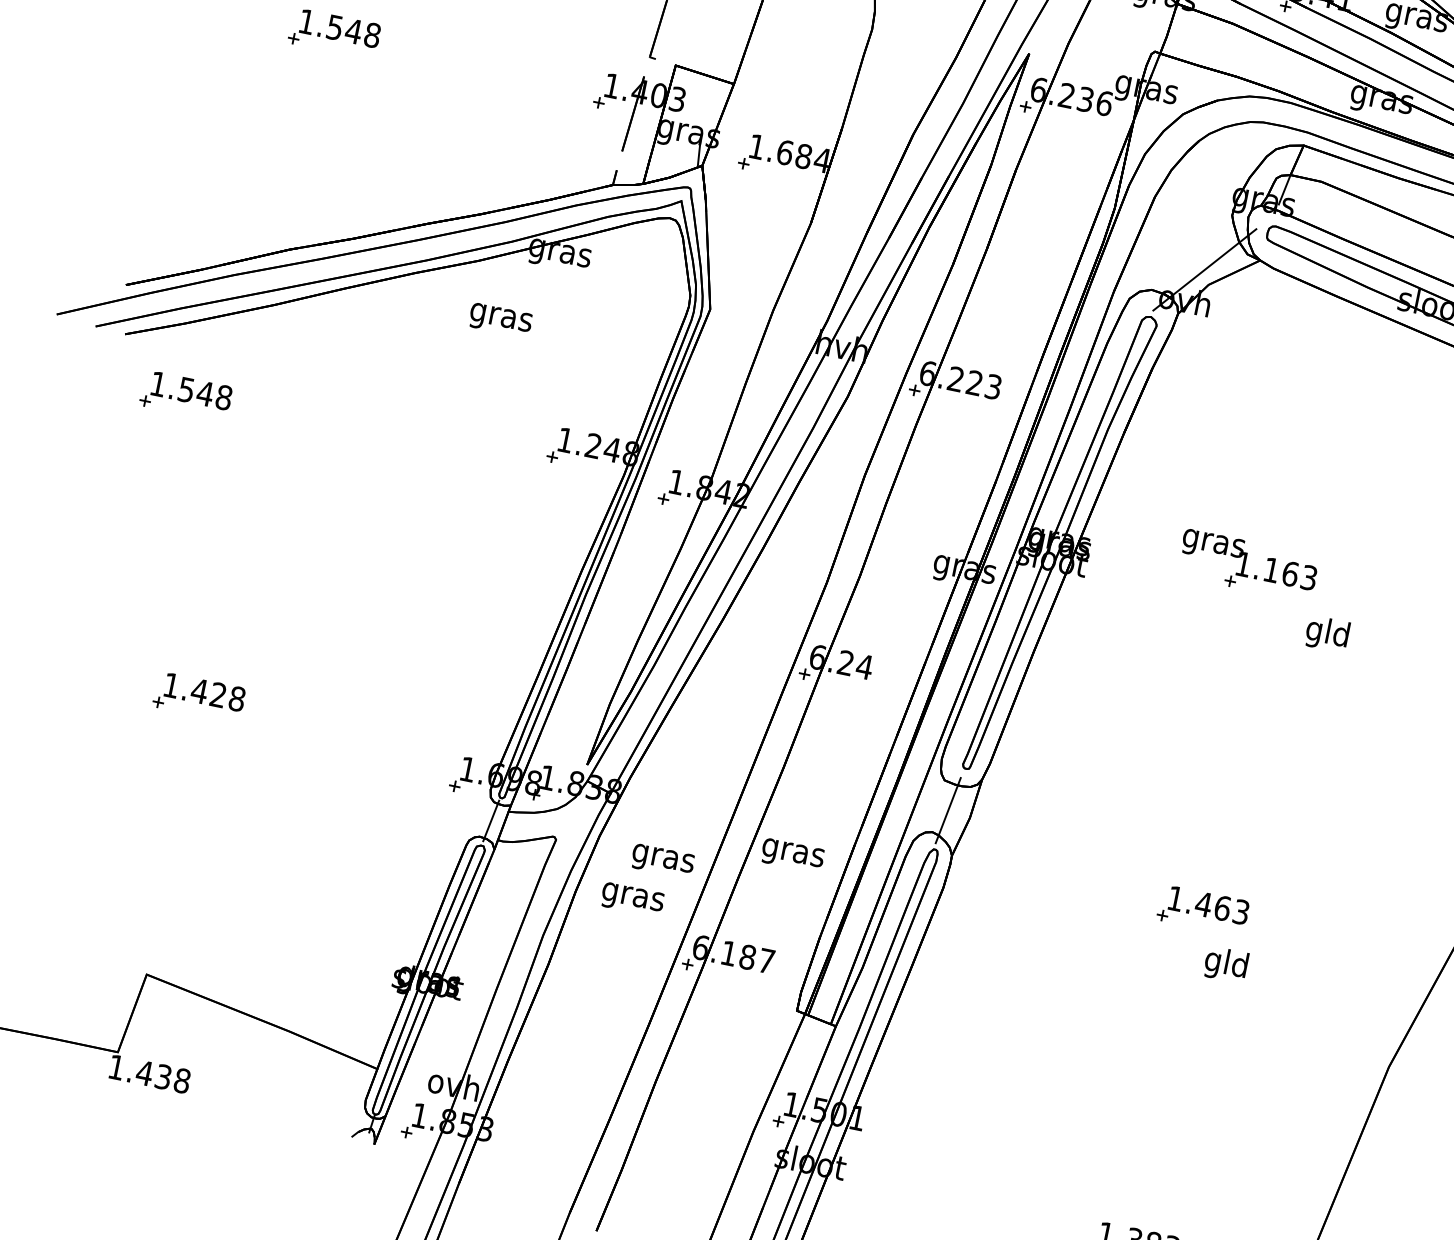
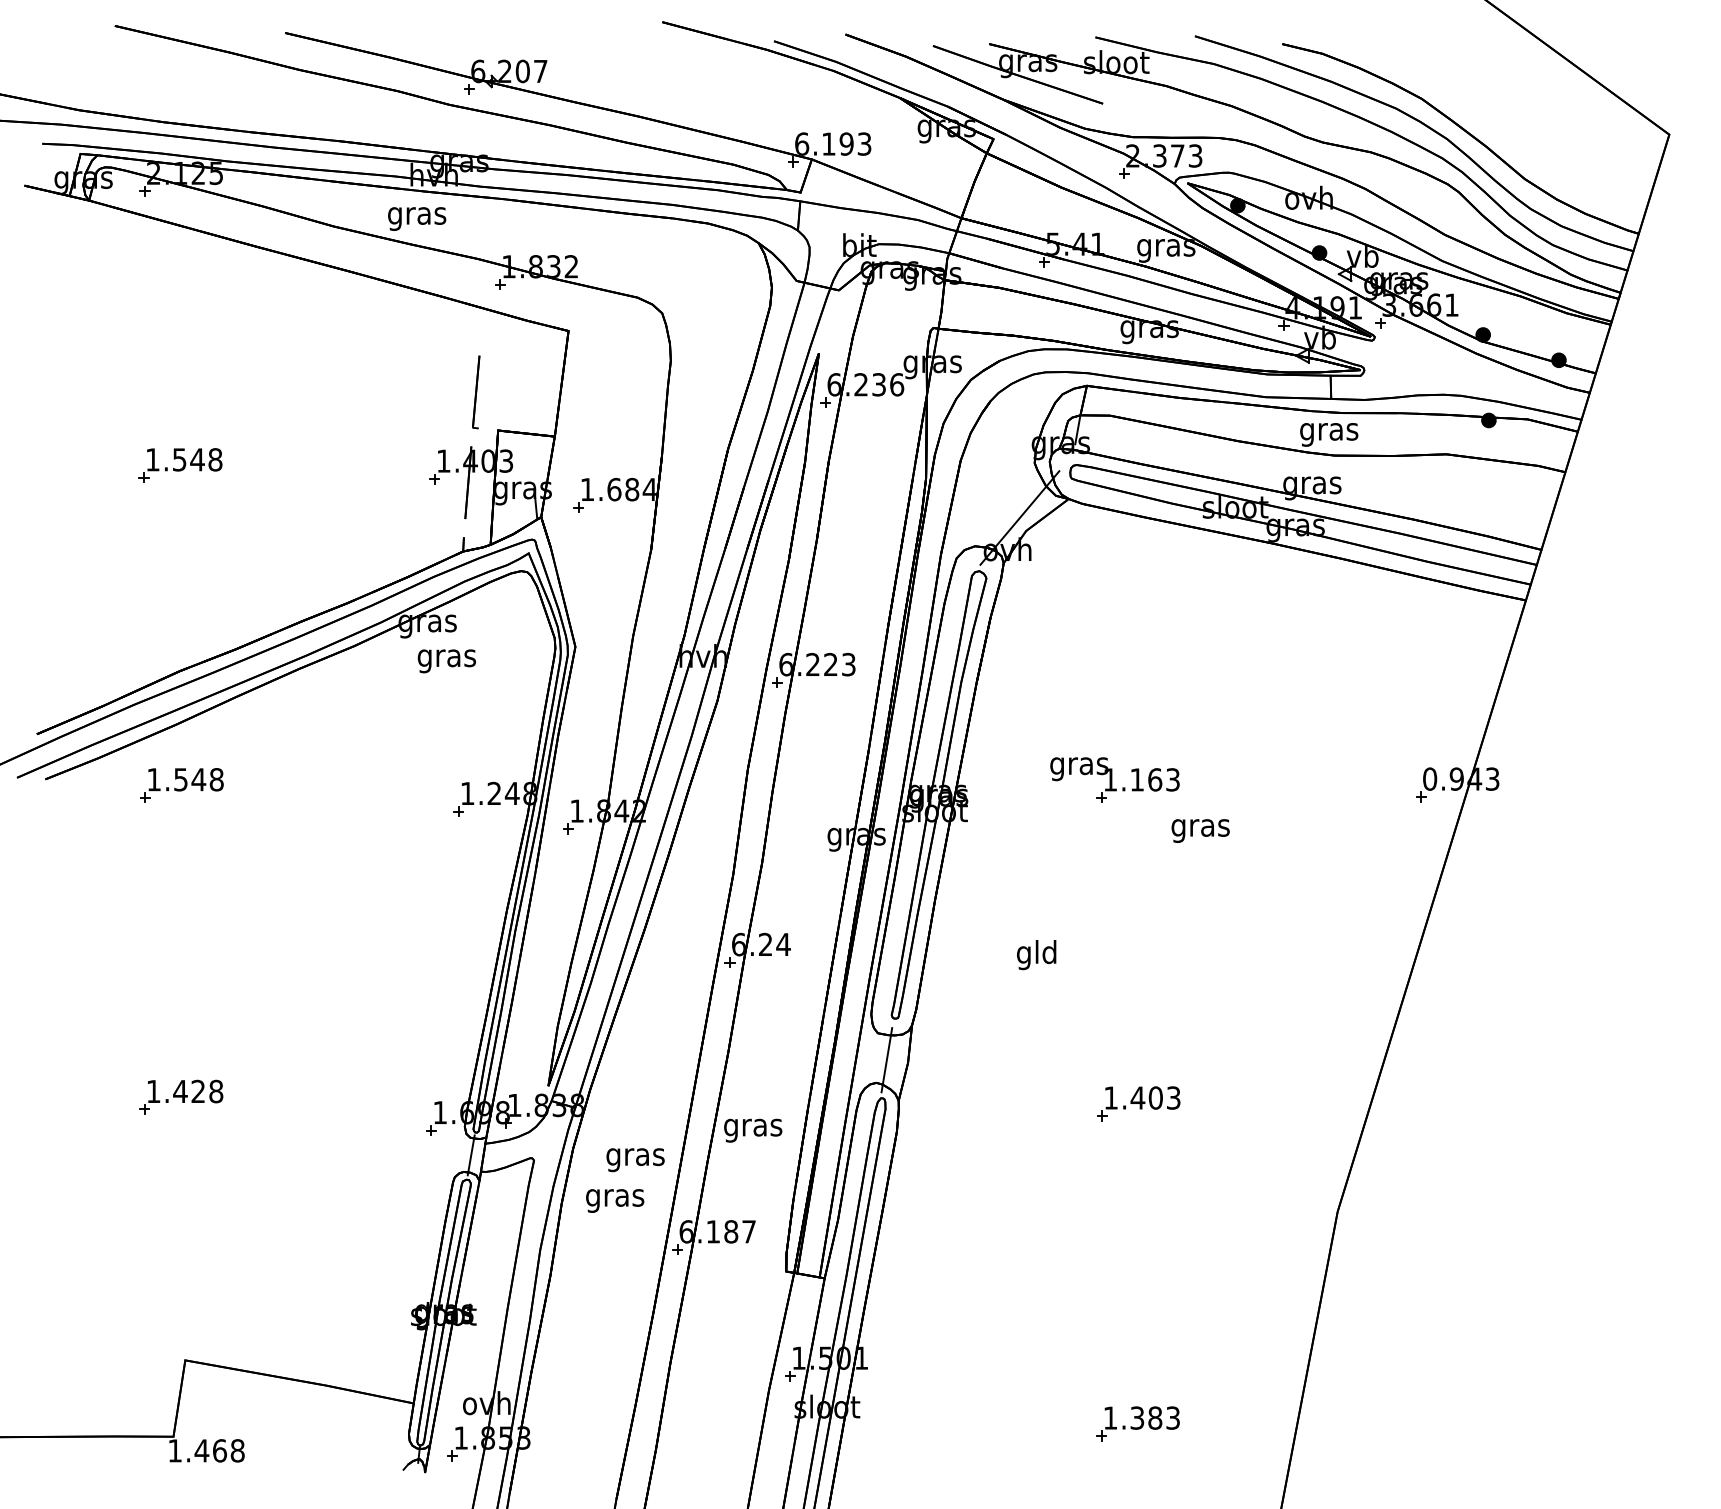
text: (500, 320) -> (446, 661), moved
part: (185, 396) -> (181, 785), moved
text: (1327, 633) -> (1200, 827), gld -> gras
text: (1222, 907) -> (1155, 1097), 1.463 -> 1.403
text: (1225, 965) -> (1036, 955), moved
text: (163, 1076) -> (219, 1450), 1.438 -> 1.468

